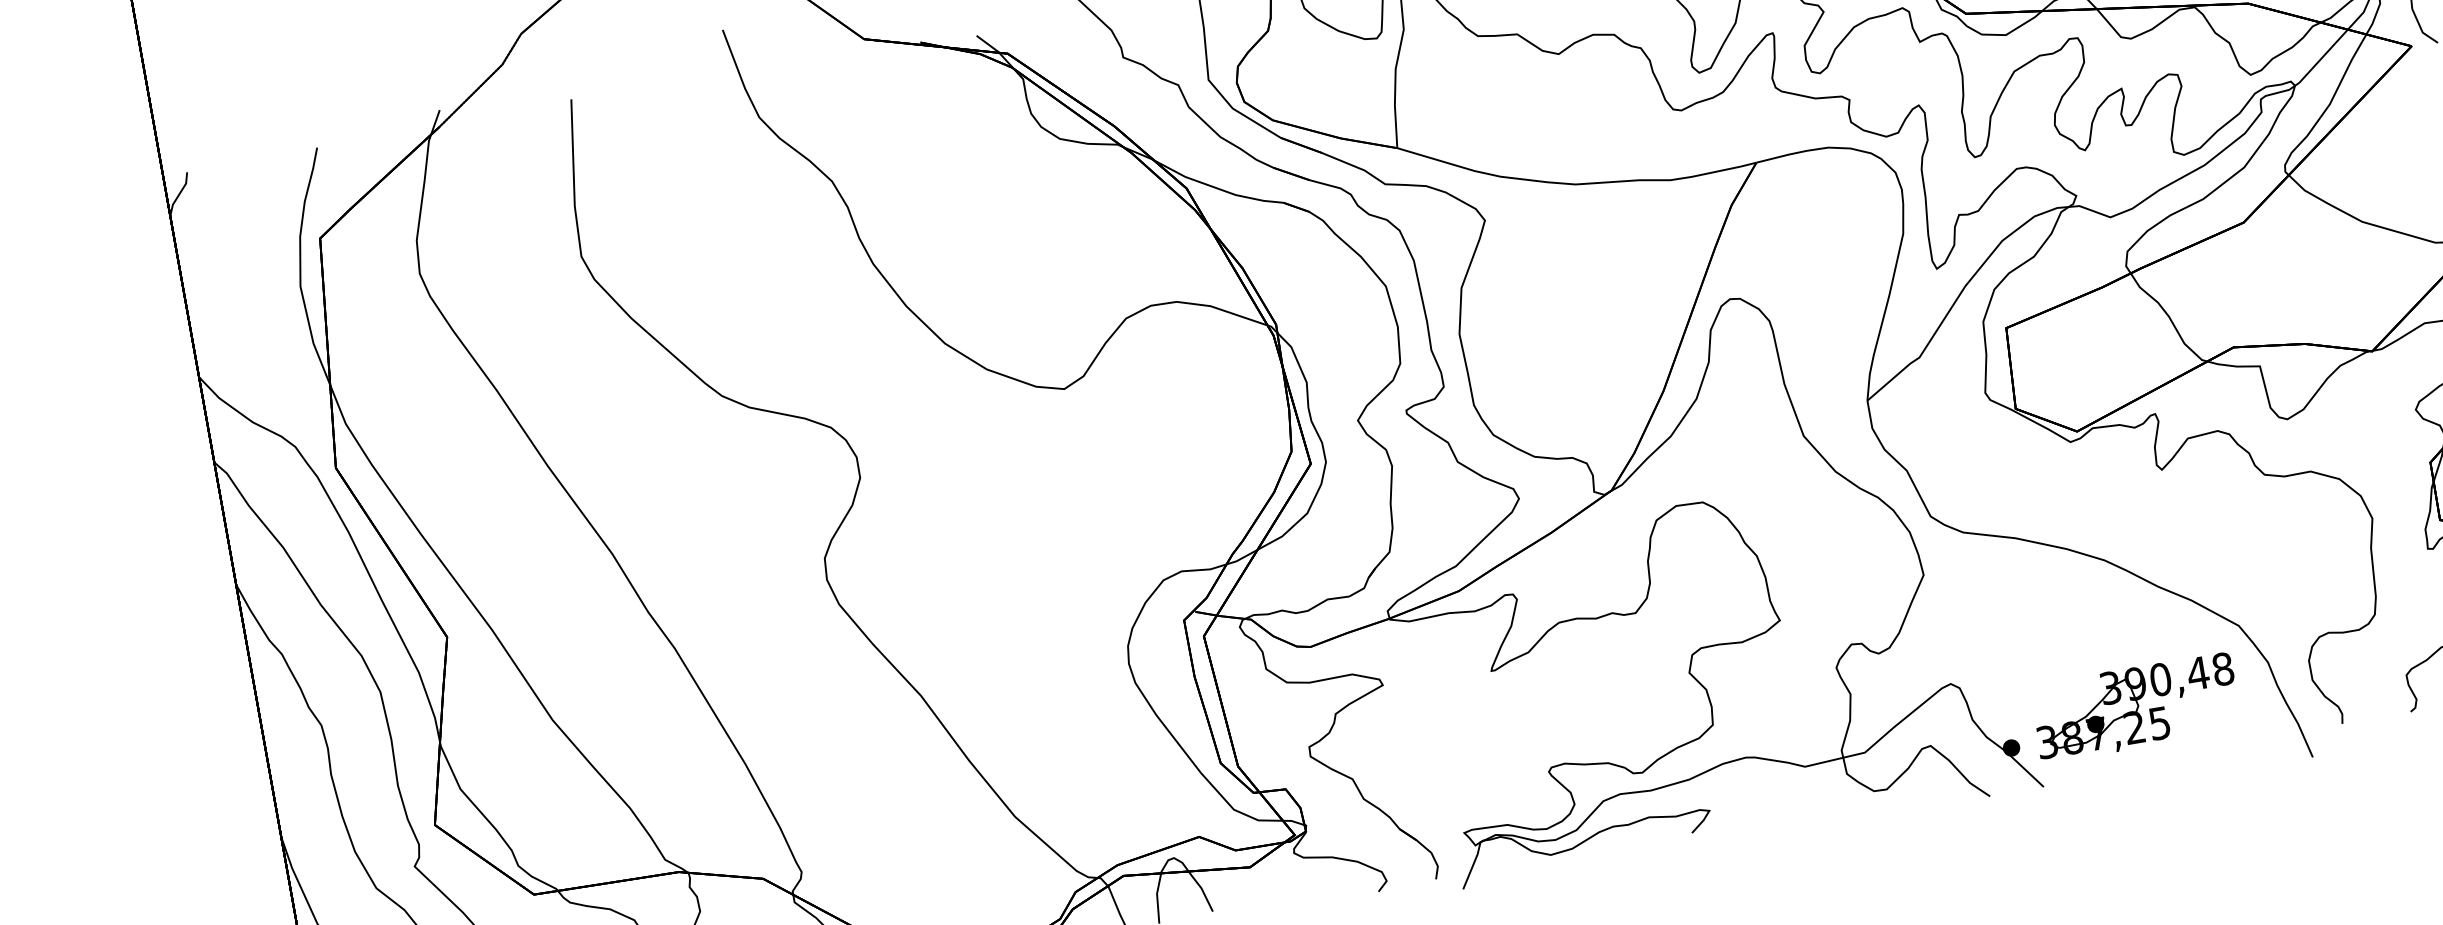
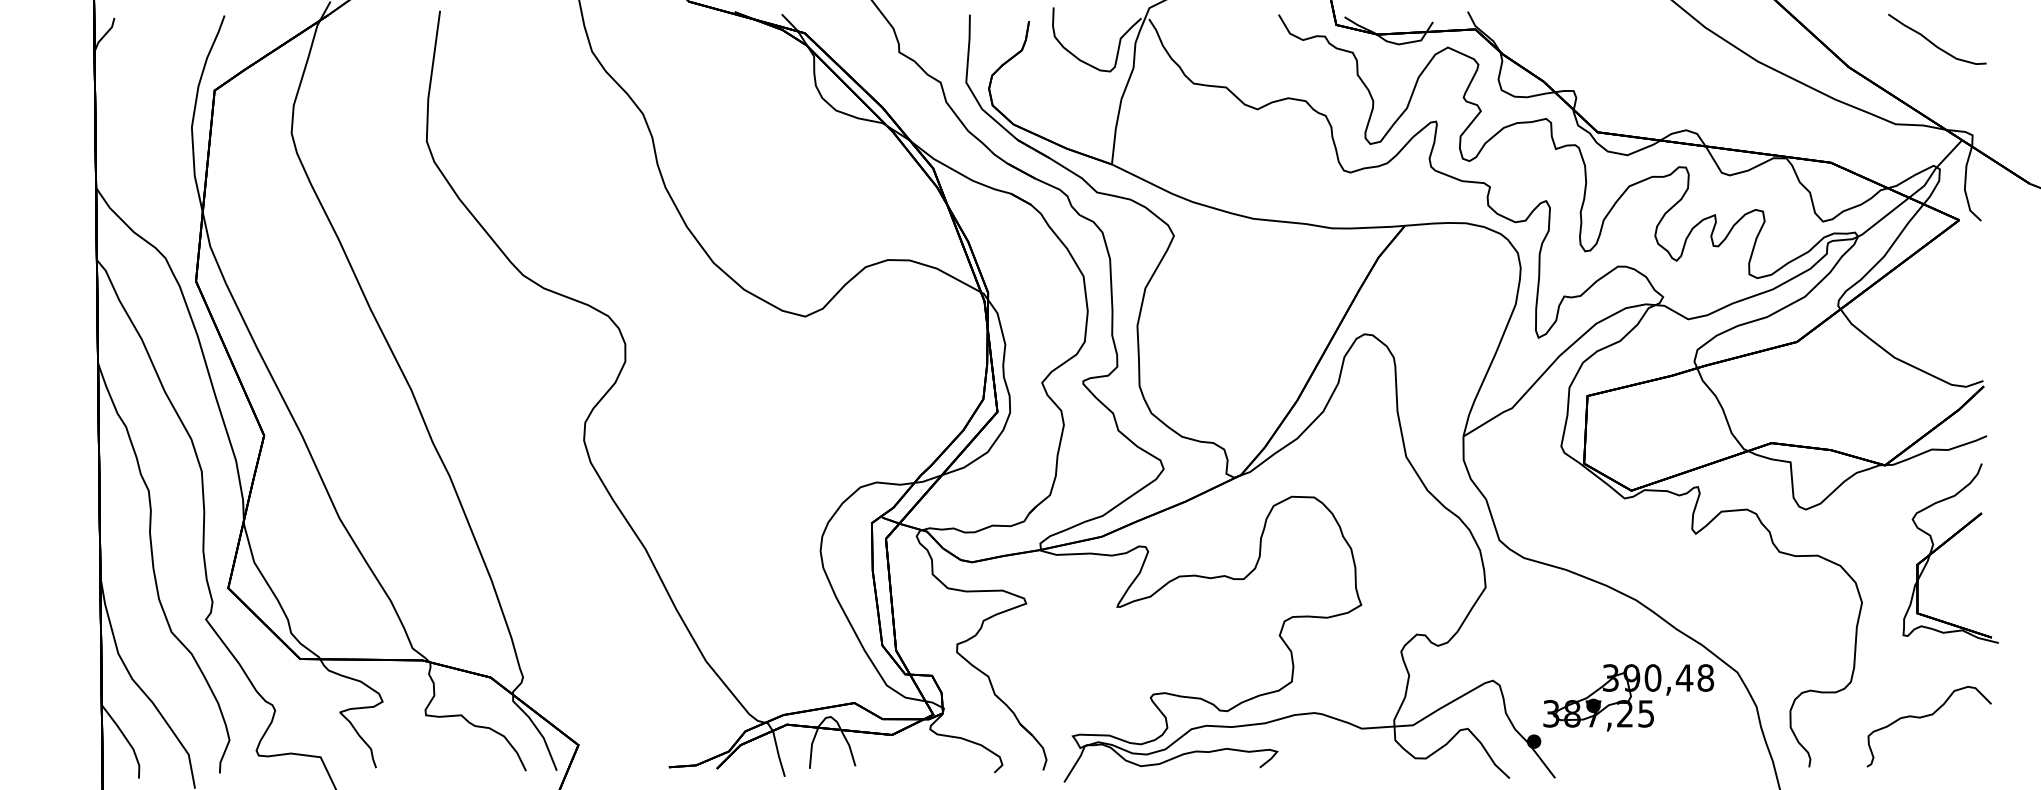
part: (2135, 707) -> (1628, 697), moved

